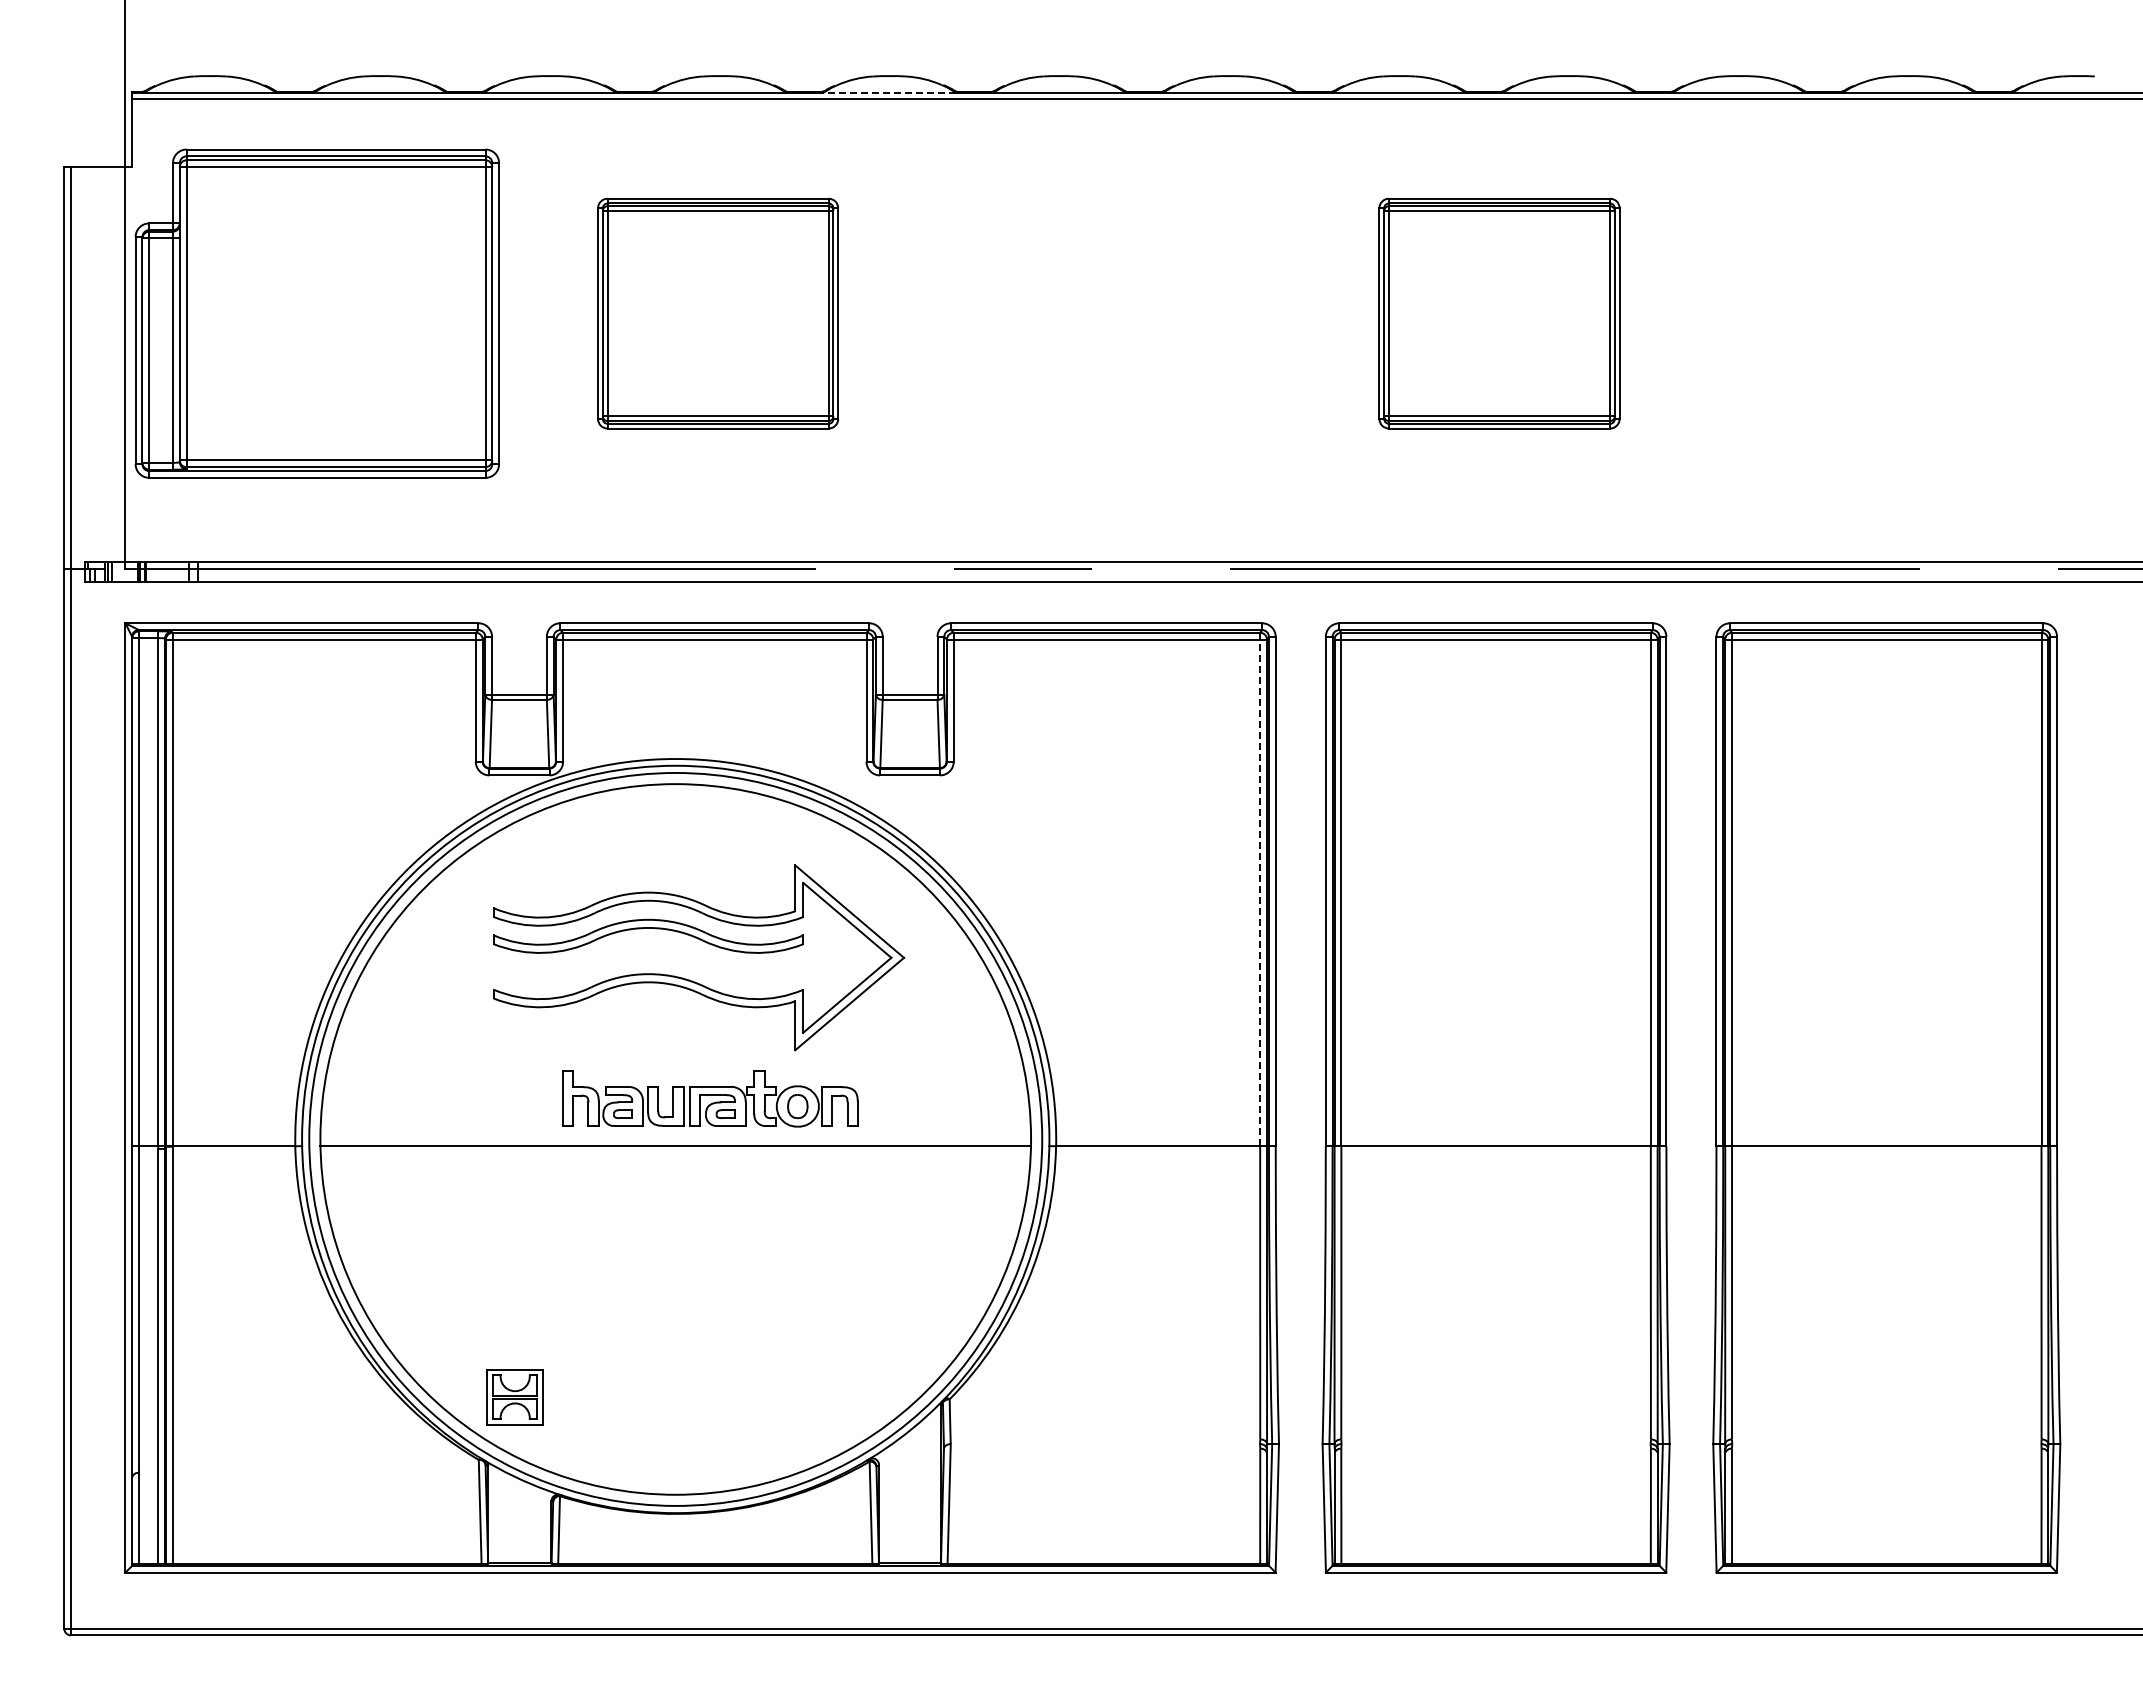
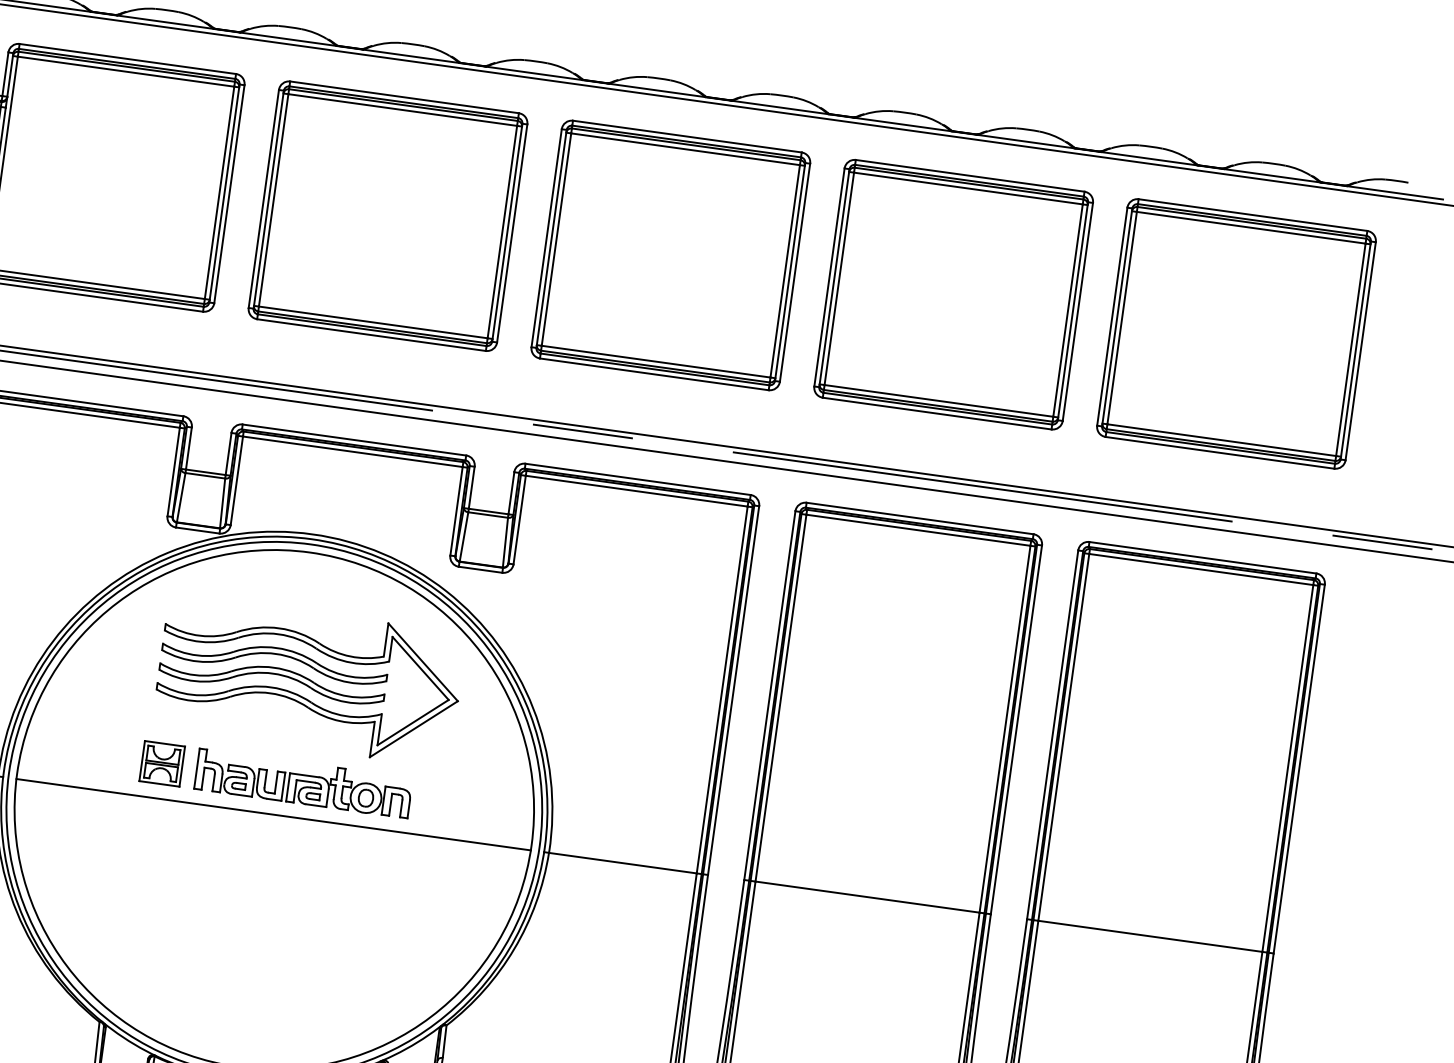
line: (889, 92) -> (534, 73), dashed -> solid
part: (717, 313) -> (387, 216), size x1.43
part: (1108, 313) -> (670, 255), added
part: (1499, 313) -> (953, 294), size x1.43
part: (1889, 313) -> (1236, 333), added
line: (1260, 892) -> (722, 689), dashed -> solid
part: (648, 956) -> (272, 674), added
part: (514, 1397) -> (161, 763), moved

